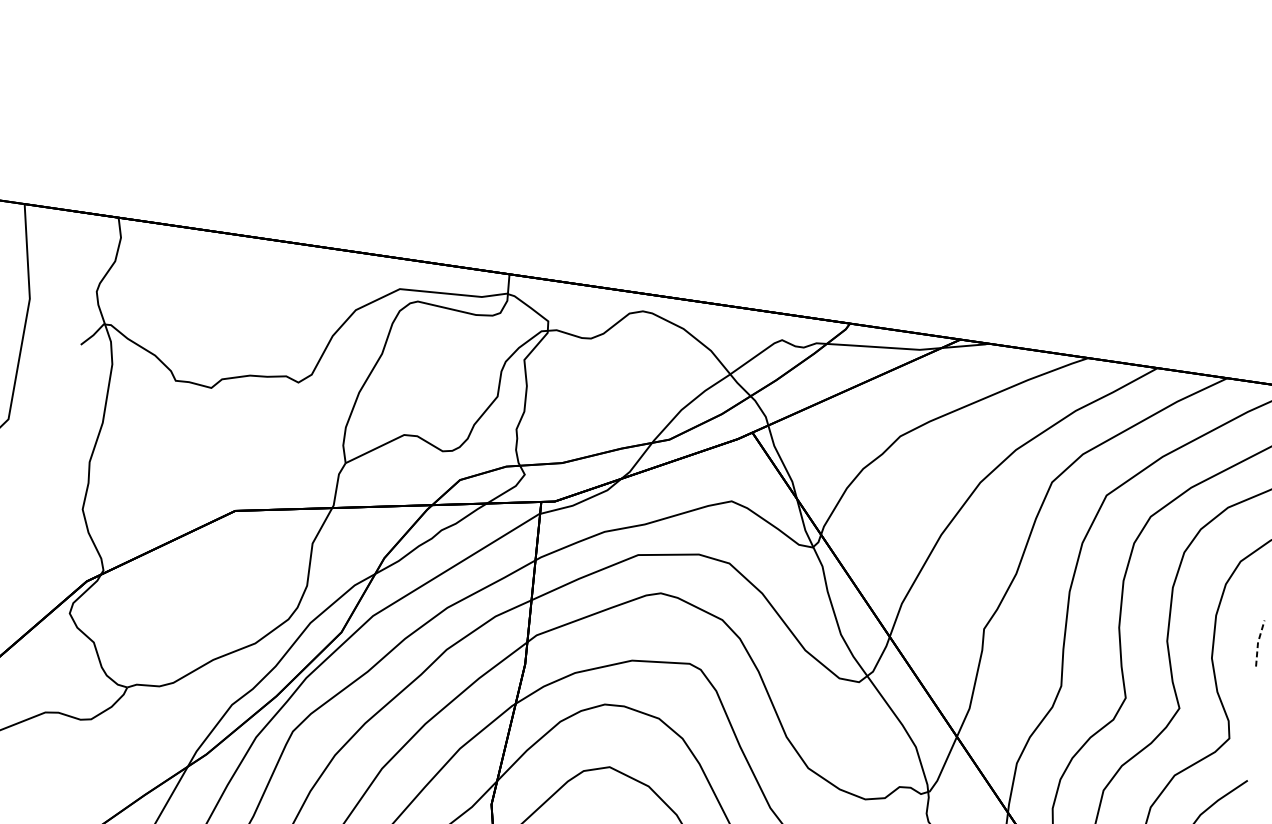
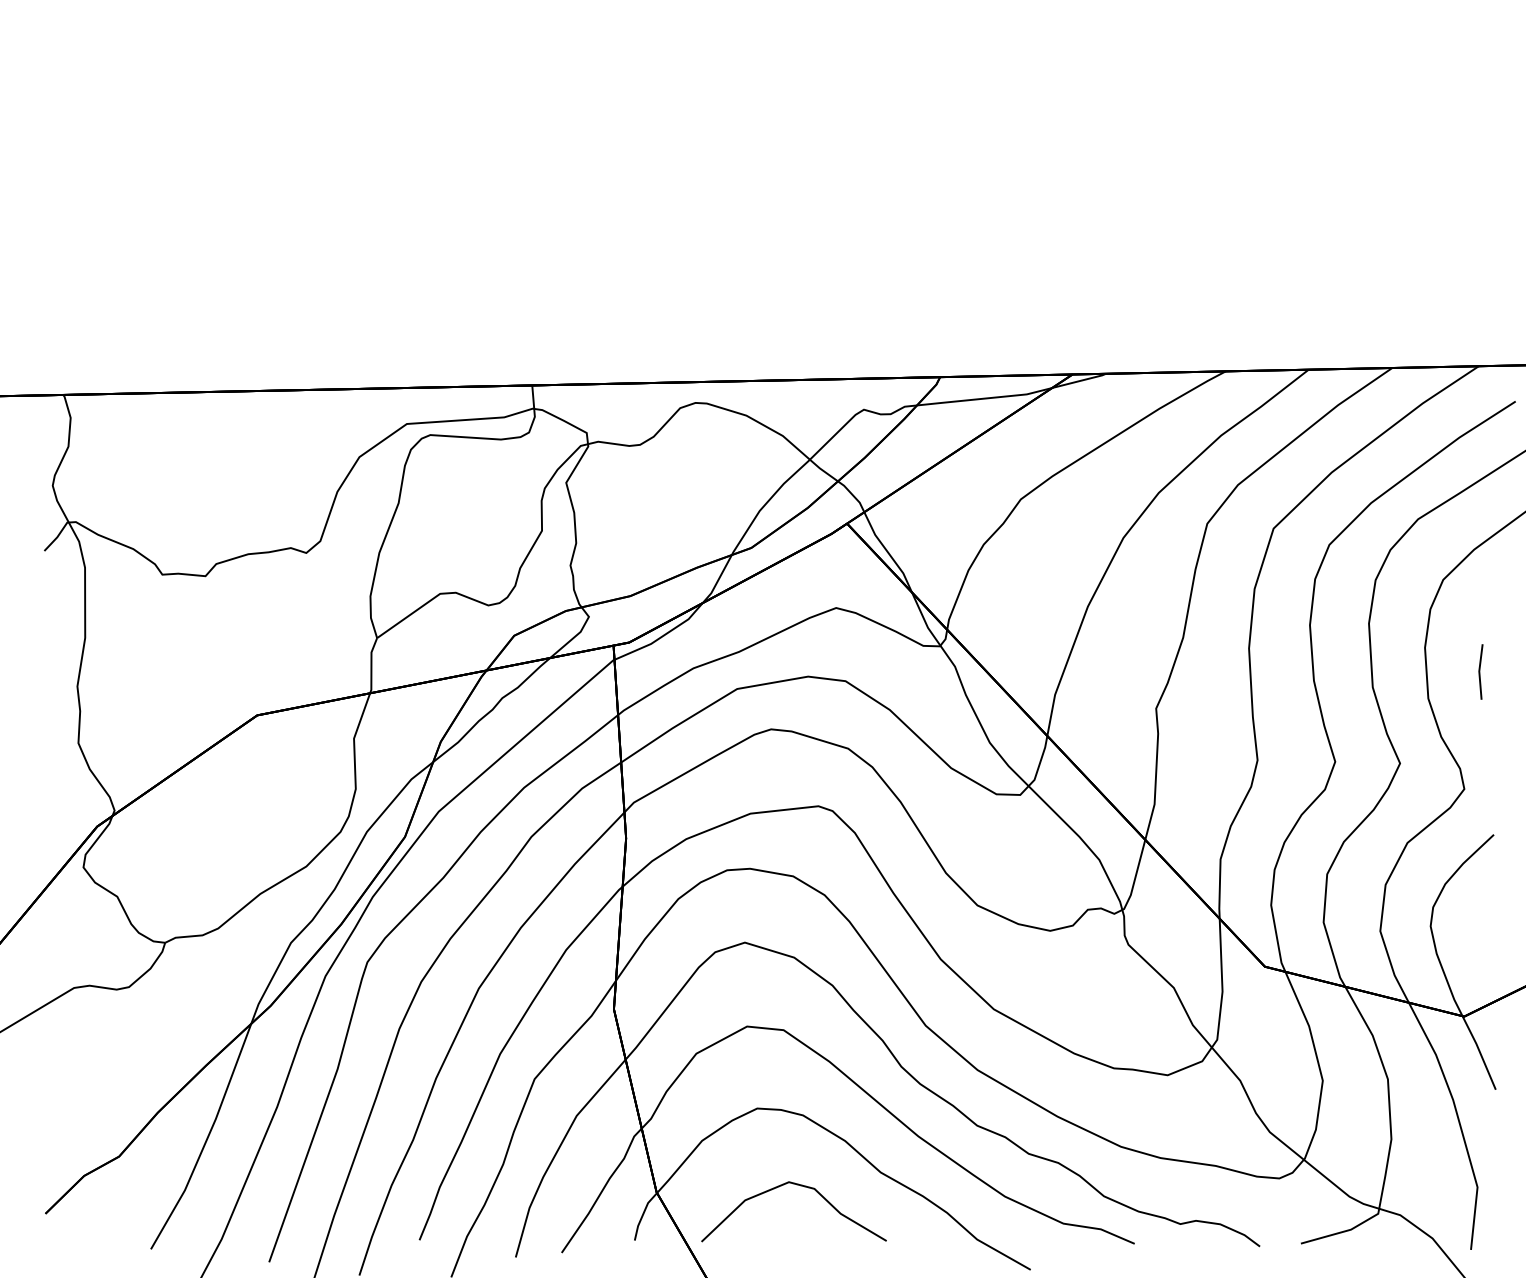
line: (1258, 642) -> (1479, 671), dashed -> solid

